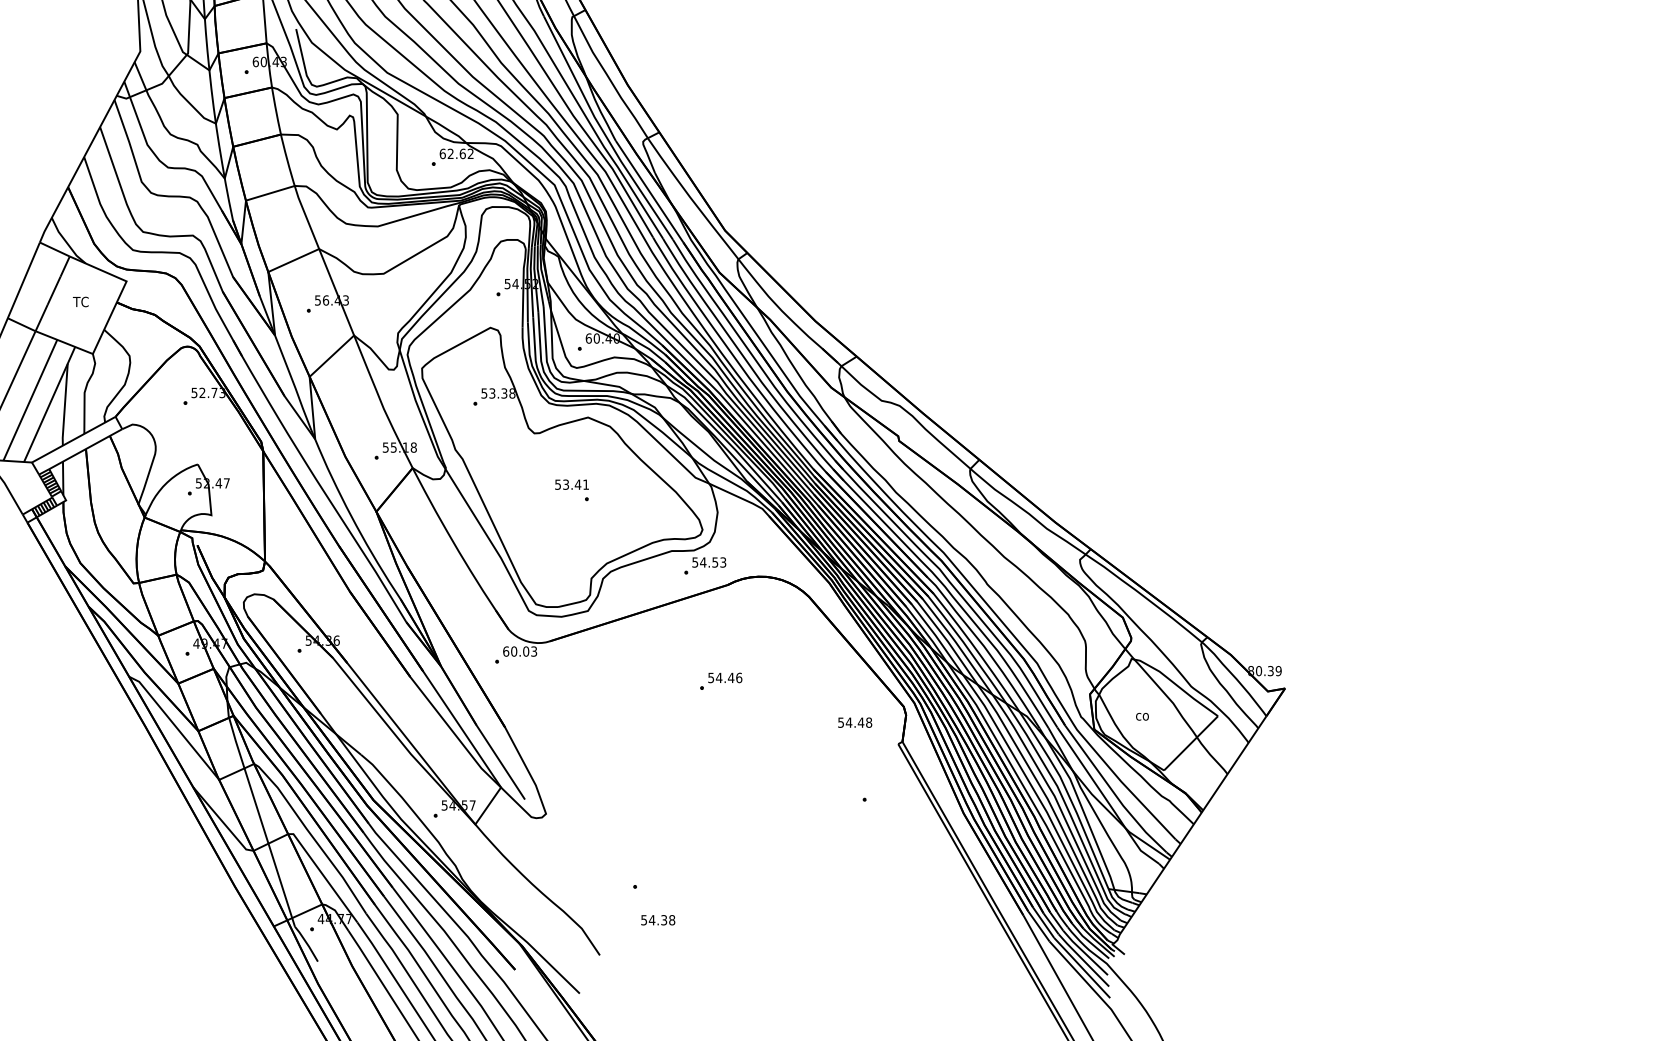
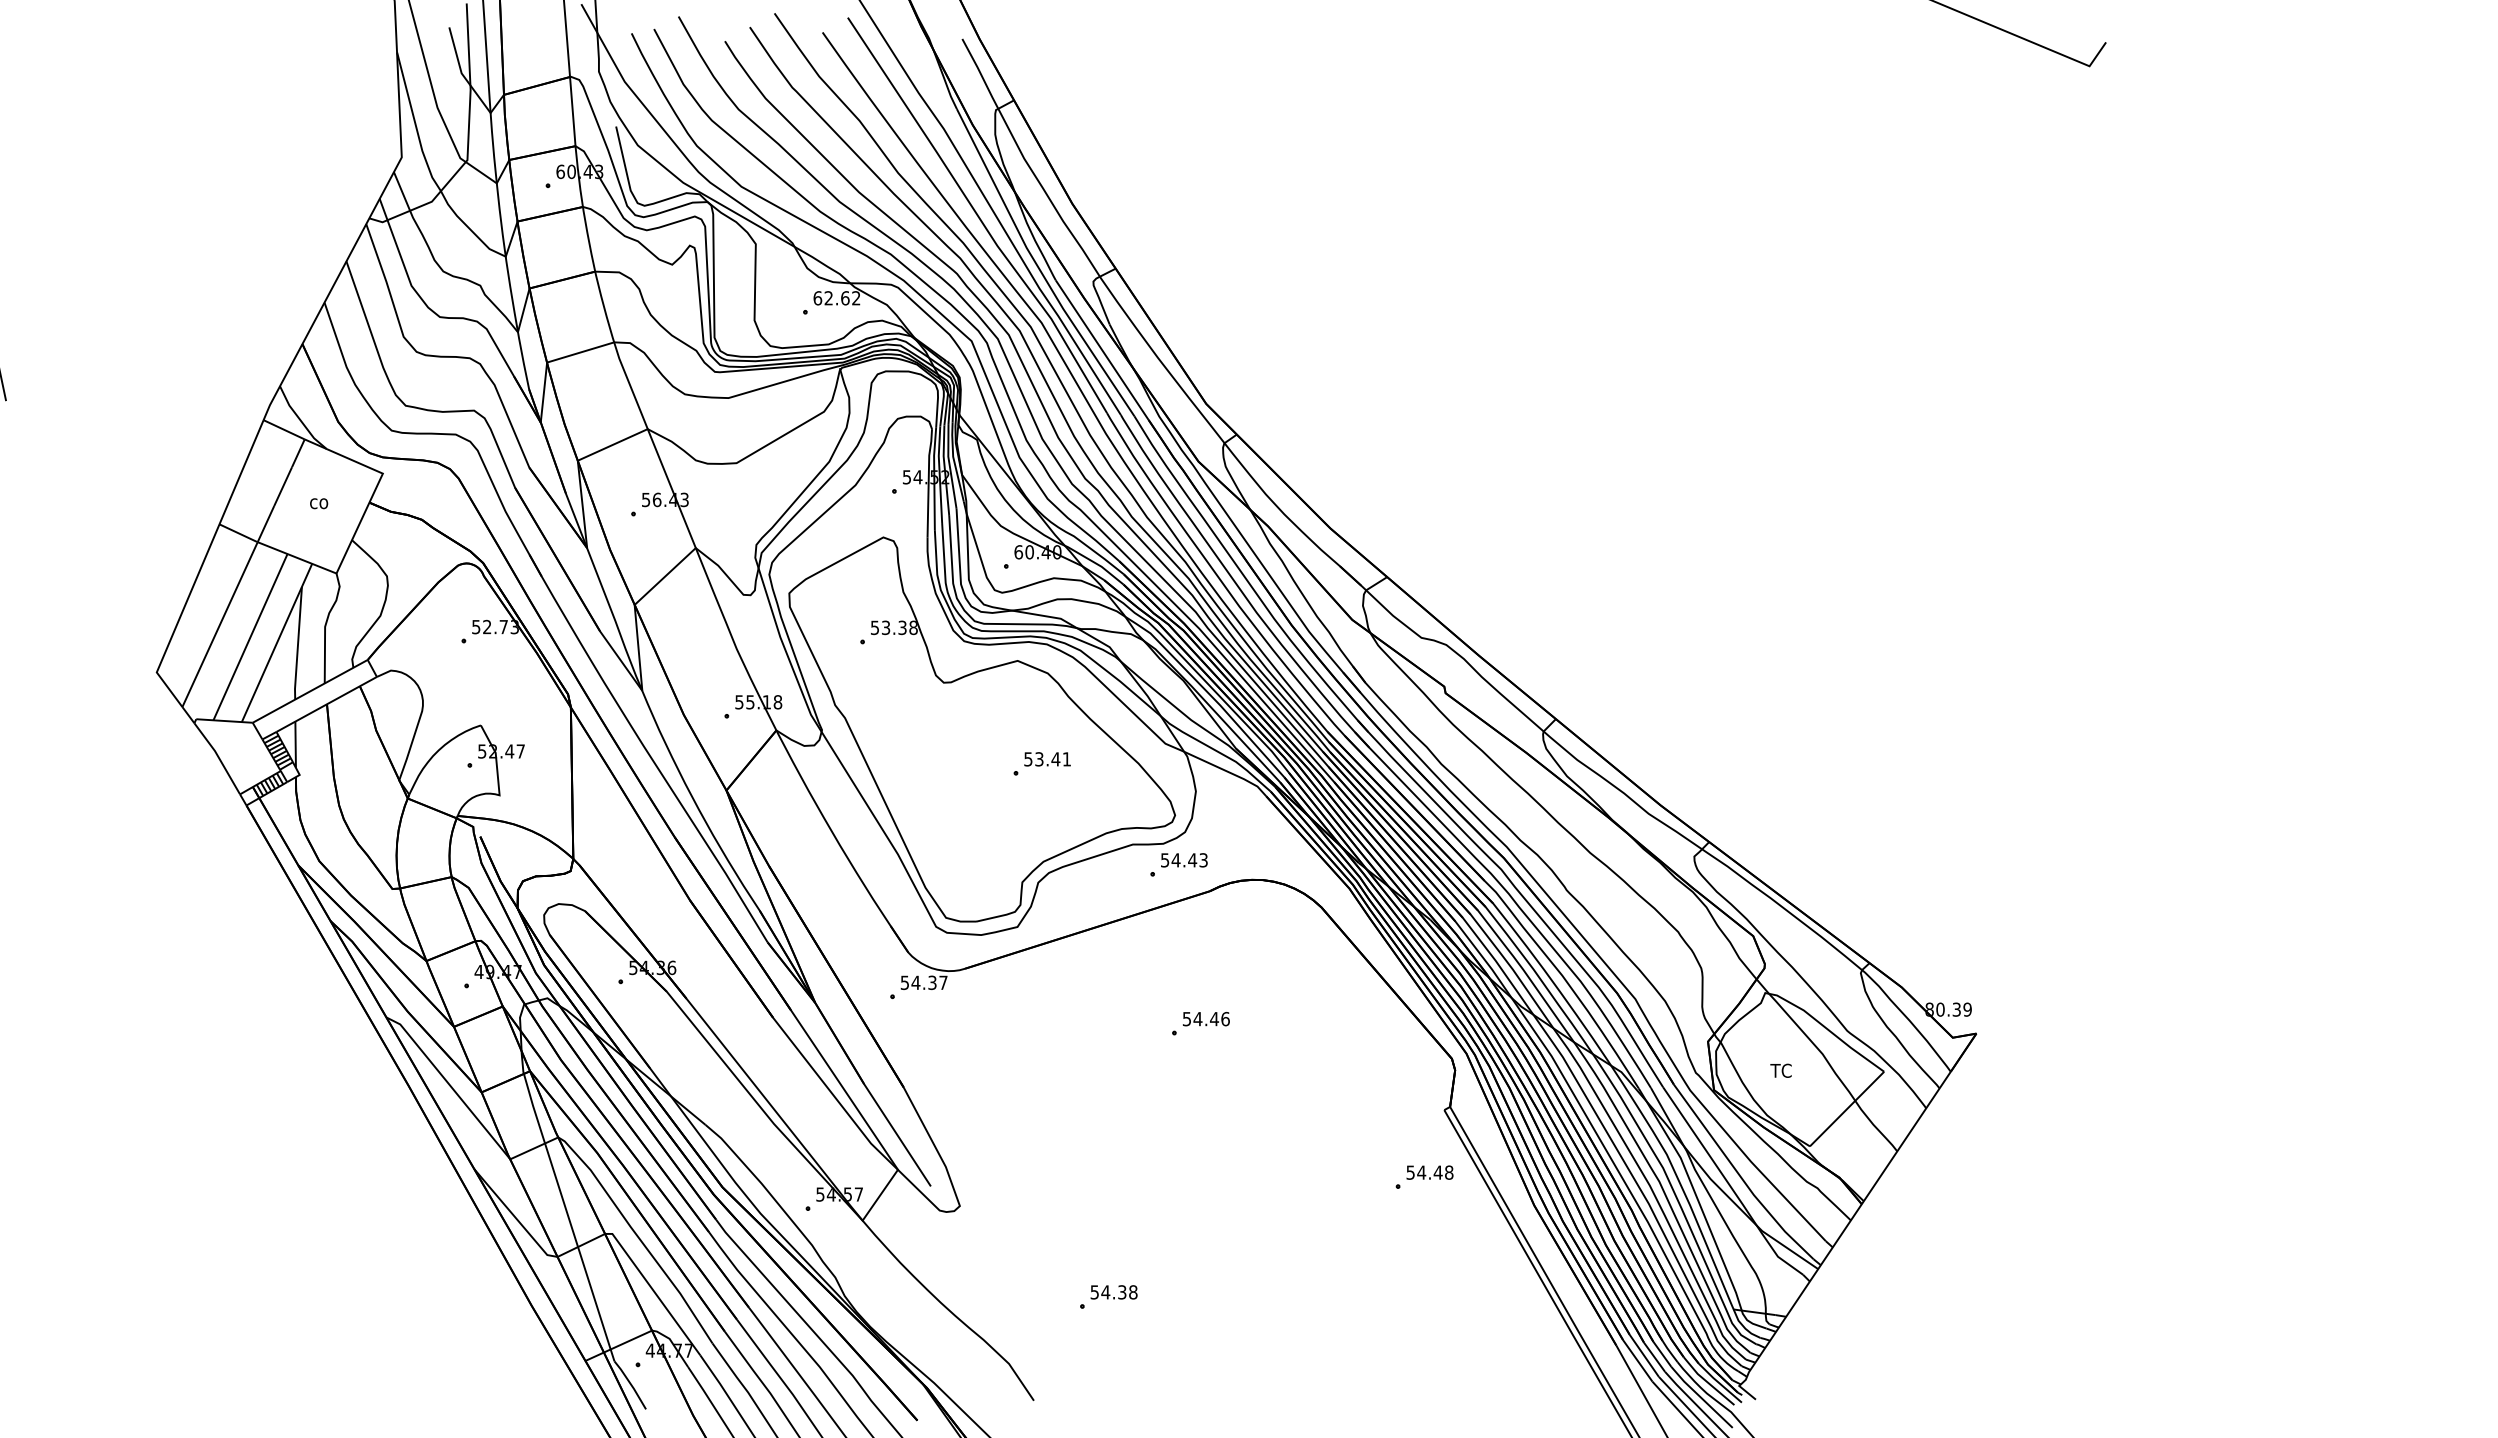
text: (80, 301) -> (319, 501), TC -> co
text: (571, 484) -> (1047, 759), moved
text: (715, 562) -> (1192, 860), 54.53 -> 54.43
text: (519, 651) -> (923, 982), 60.03 -> 54.37
text: (1142, 715) -> (1780, 1070), co -> TC
text: (854, 722) -> (1429, 1172), moved
text: (657, 920) -> (1113, 1292), moved

